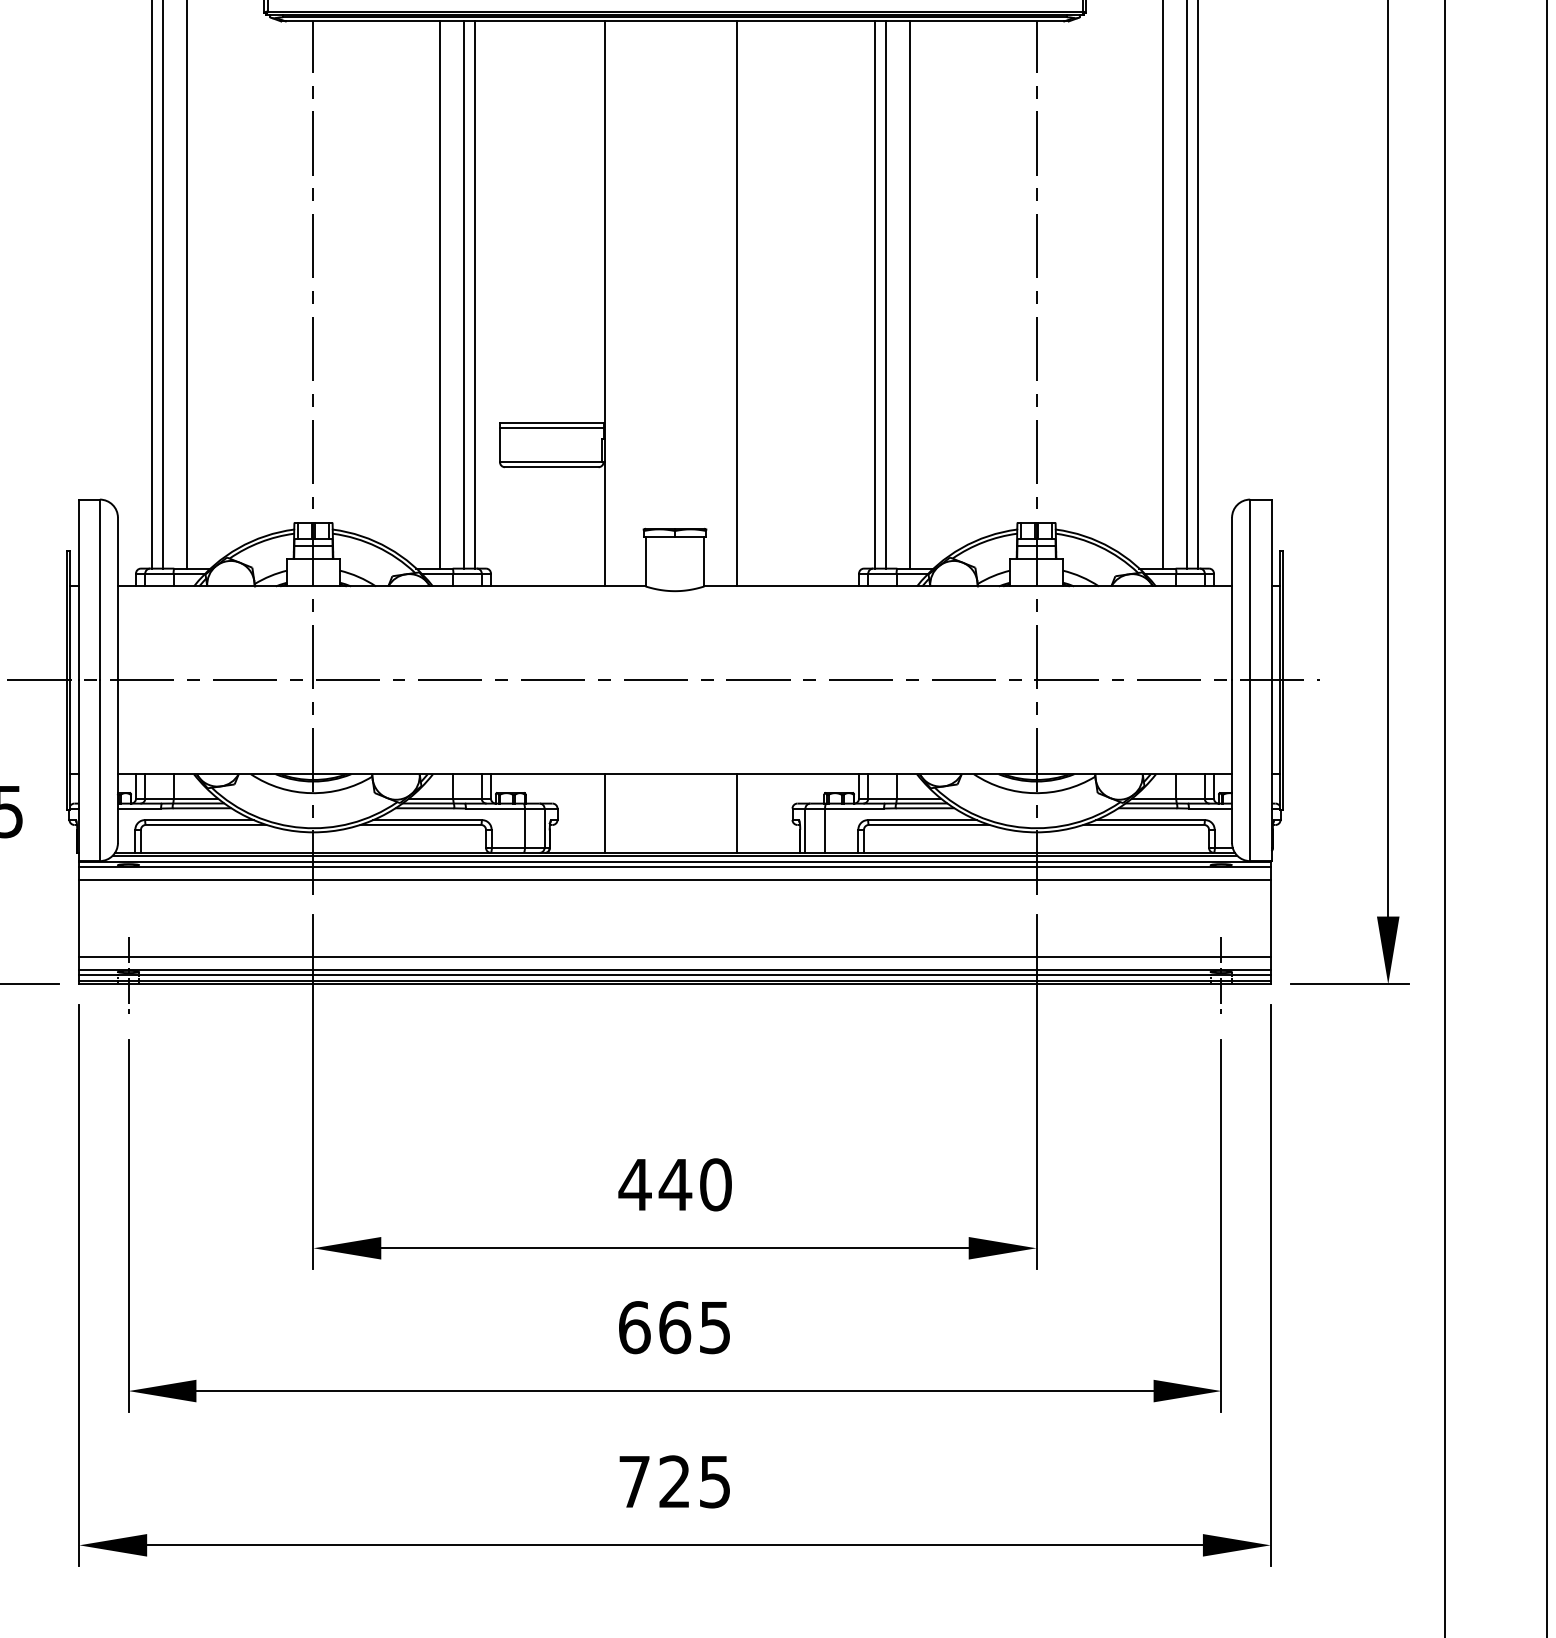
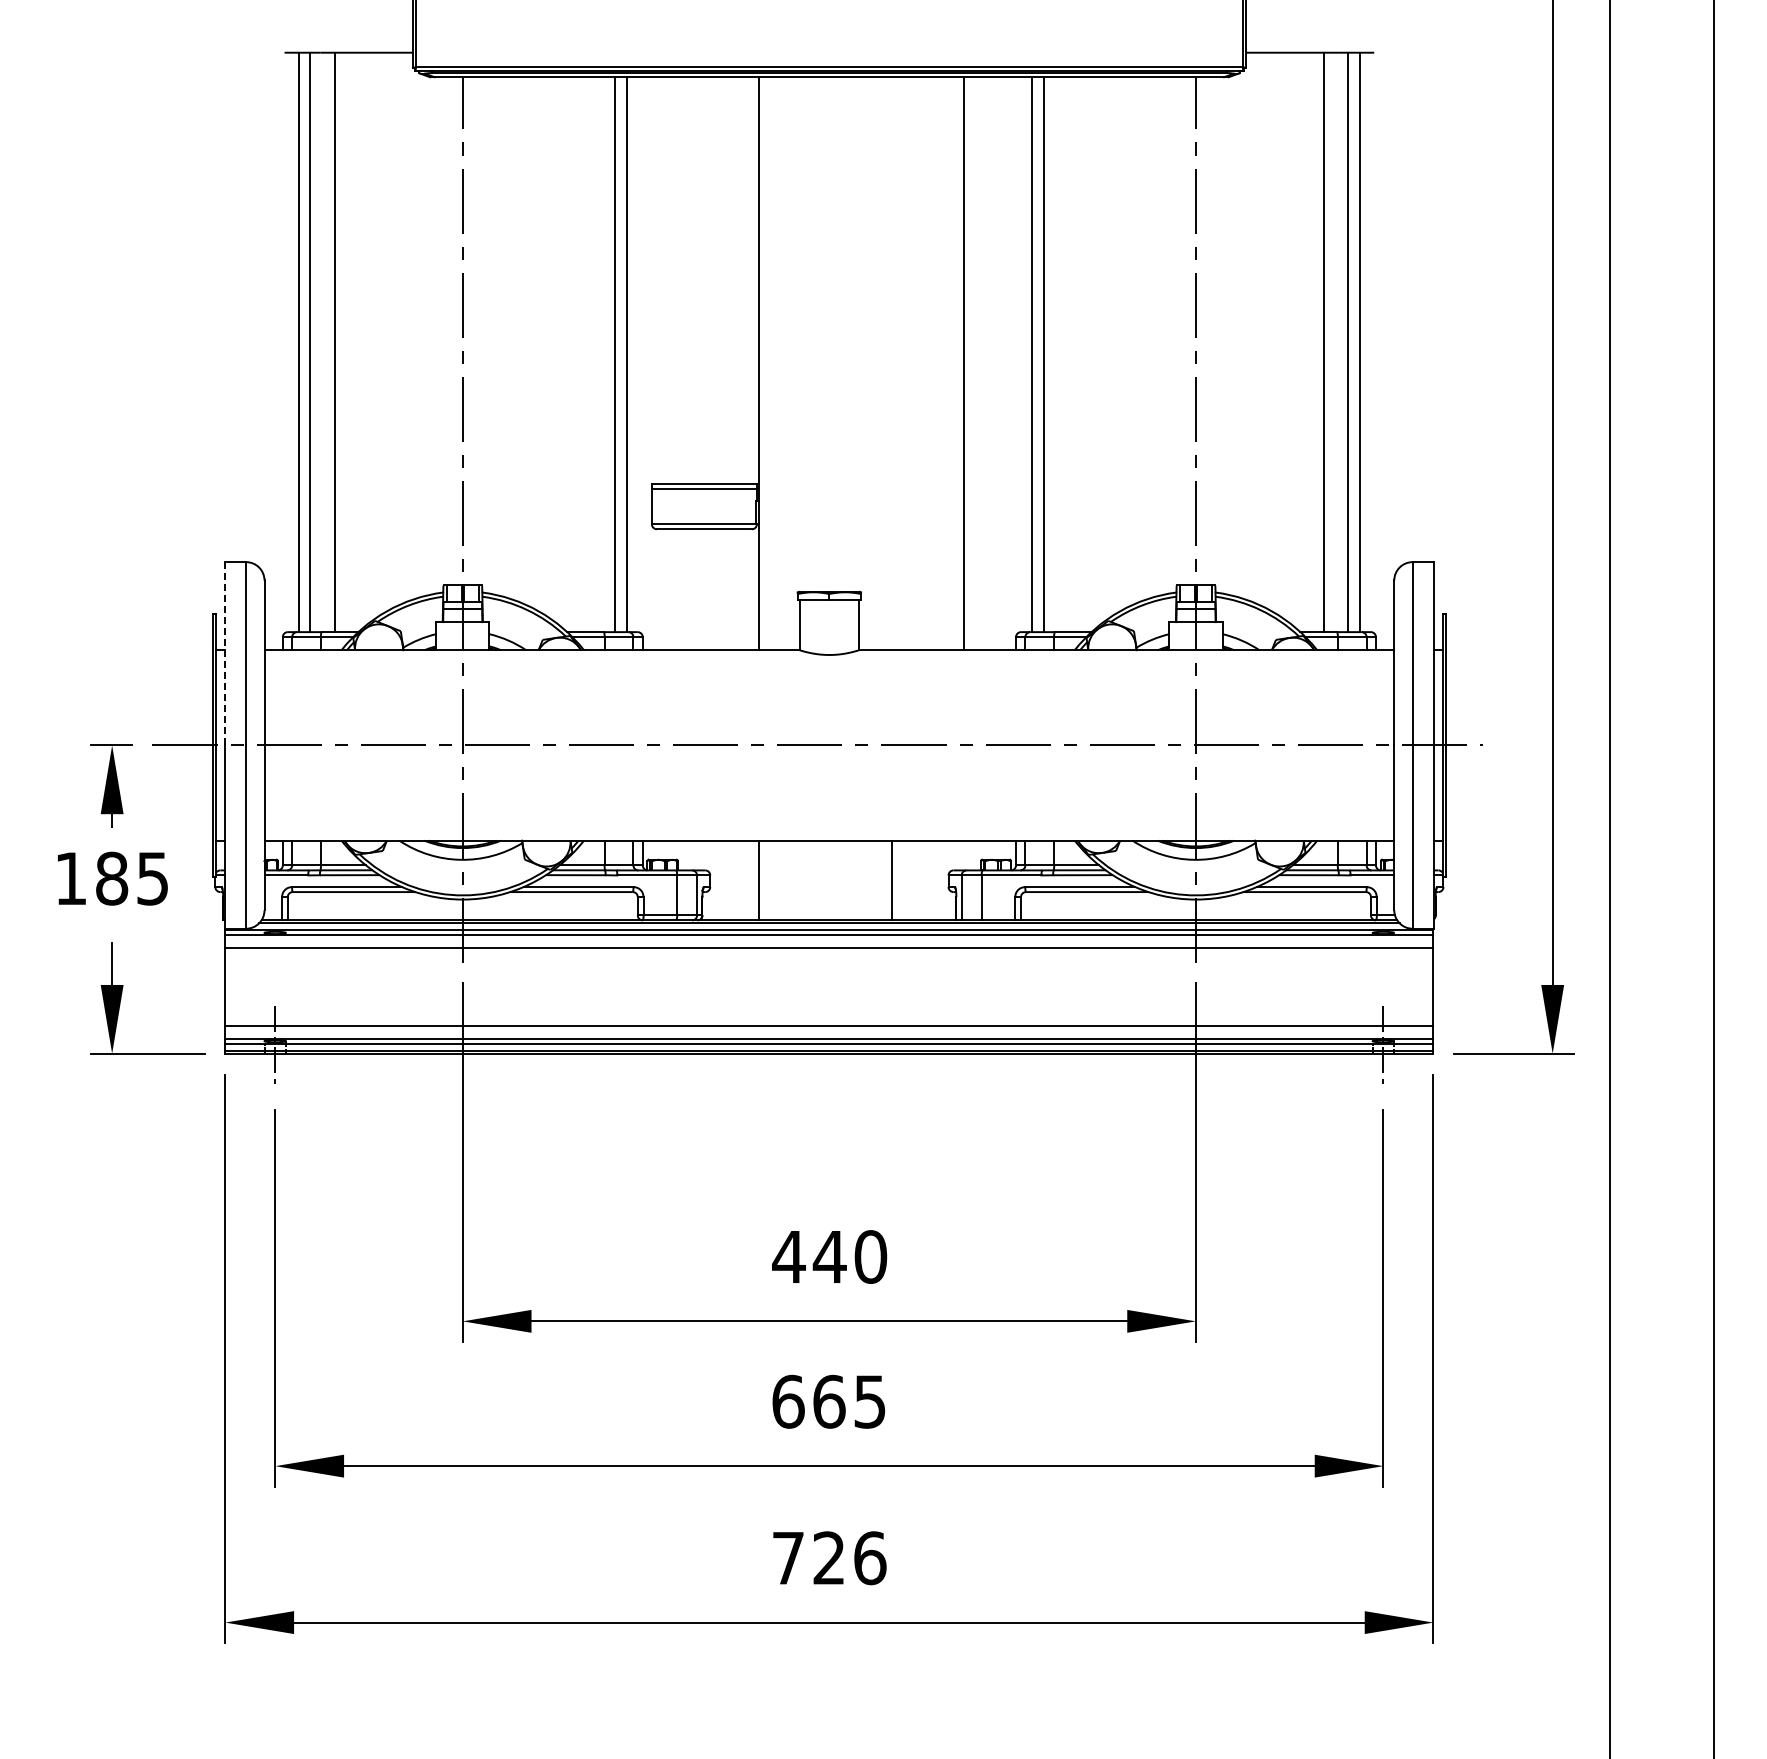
line: (439, 294) -> (590, 354), removed
line: (909, 294) -> (1067, 354), removed
line: (736, 303) -> (963, 363), moved
line: (78, 589) -> (224, 653), solid -> dashed
text: (715, 1482) -> (870, 1558), 725 -> 726

